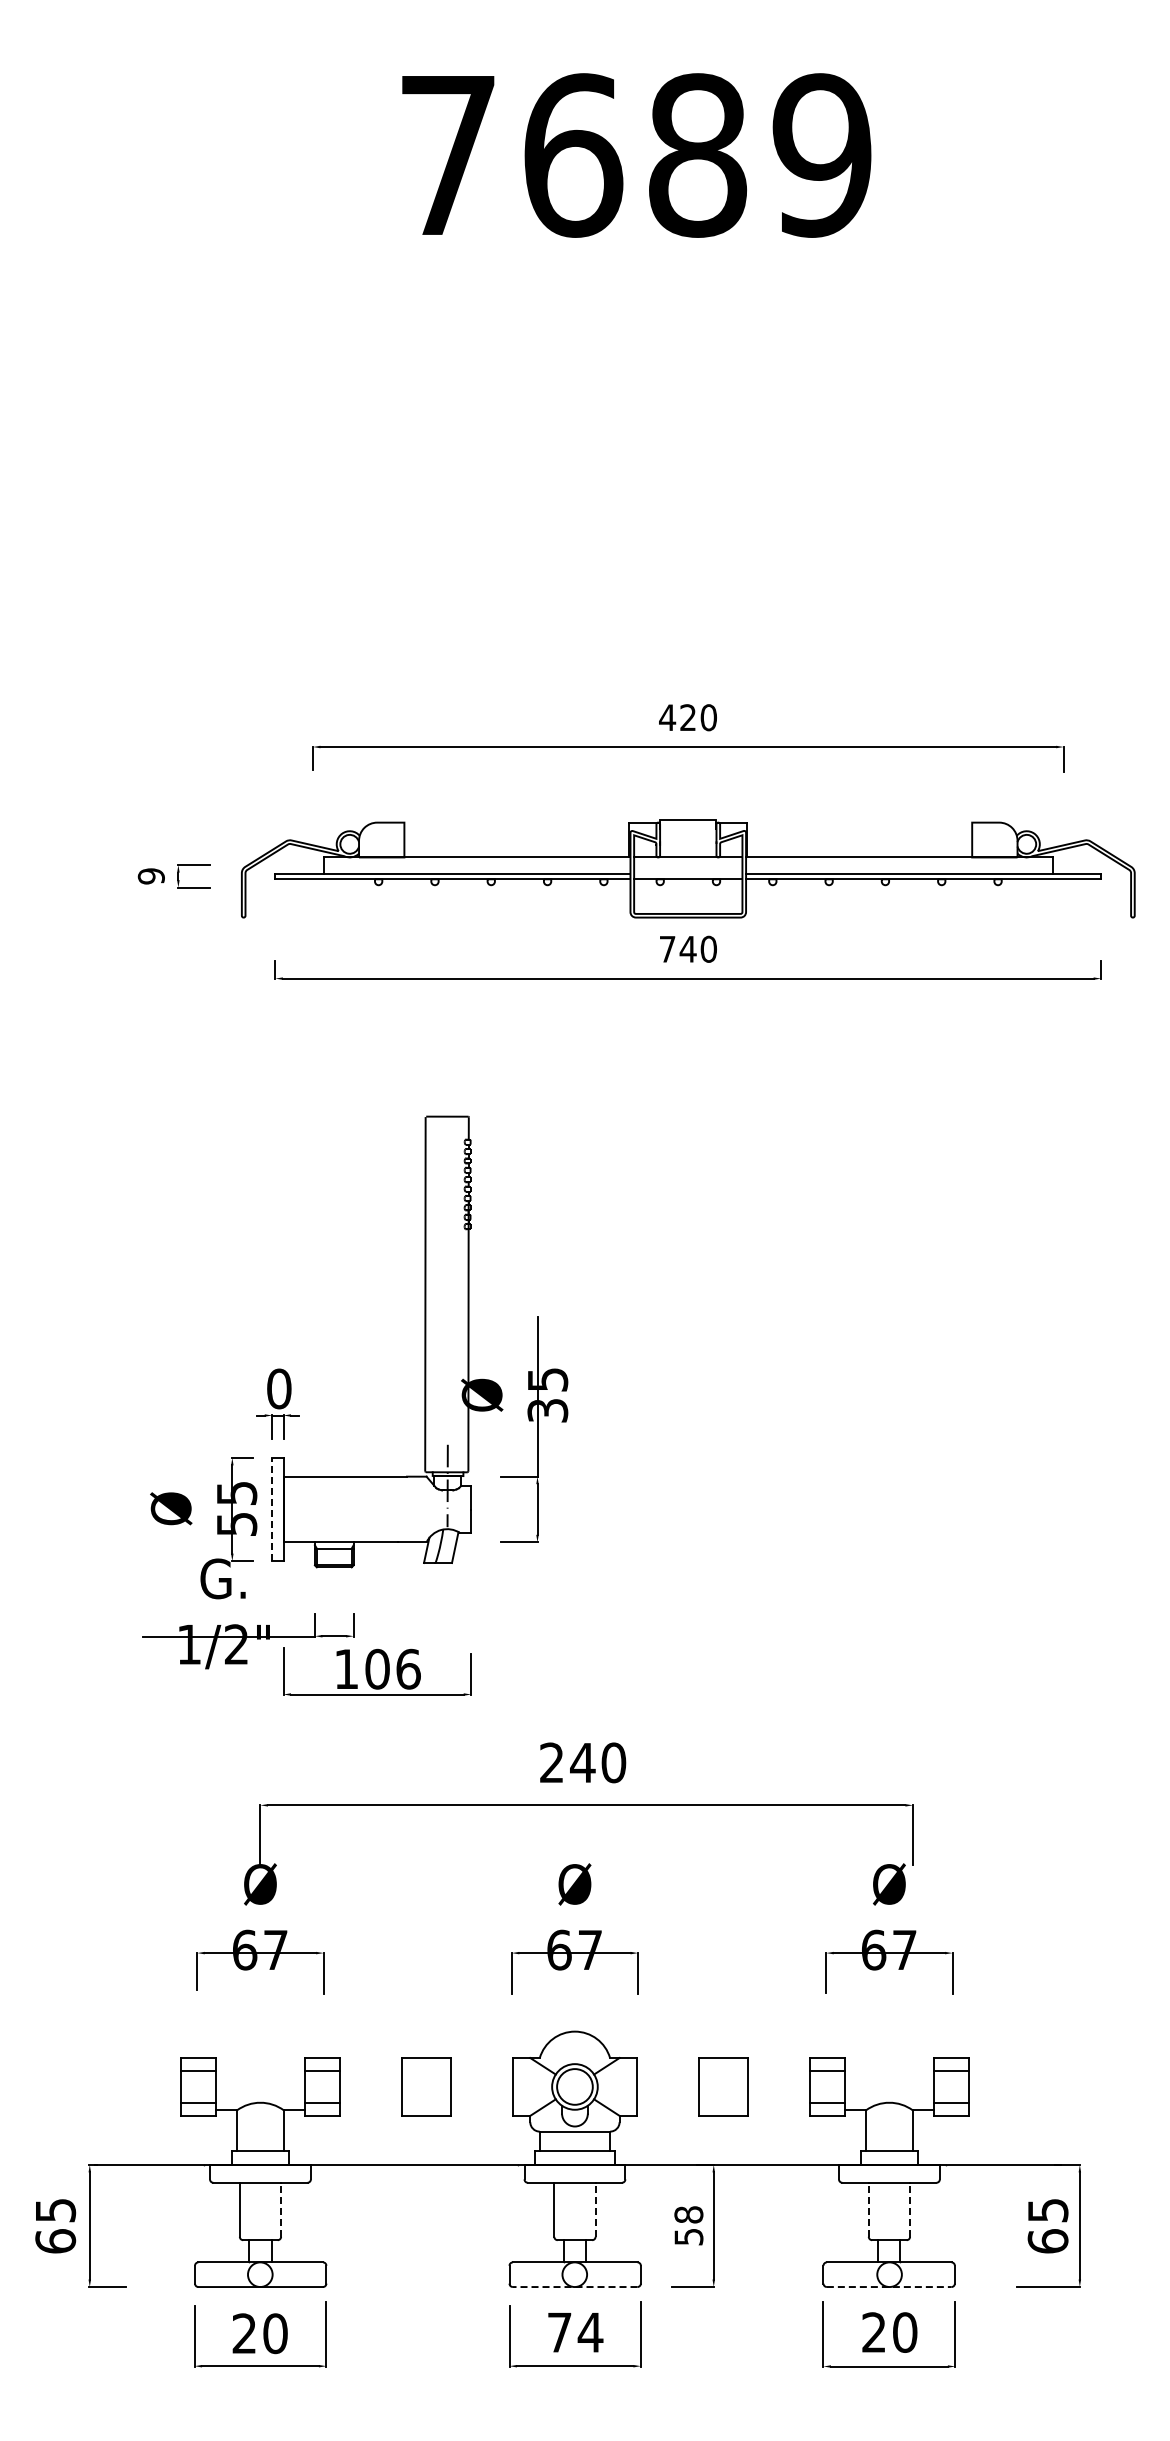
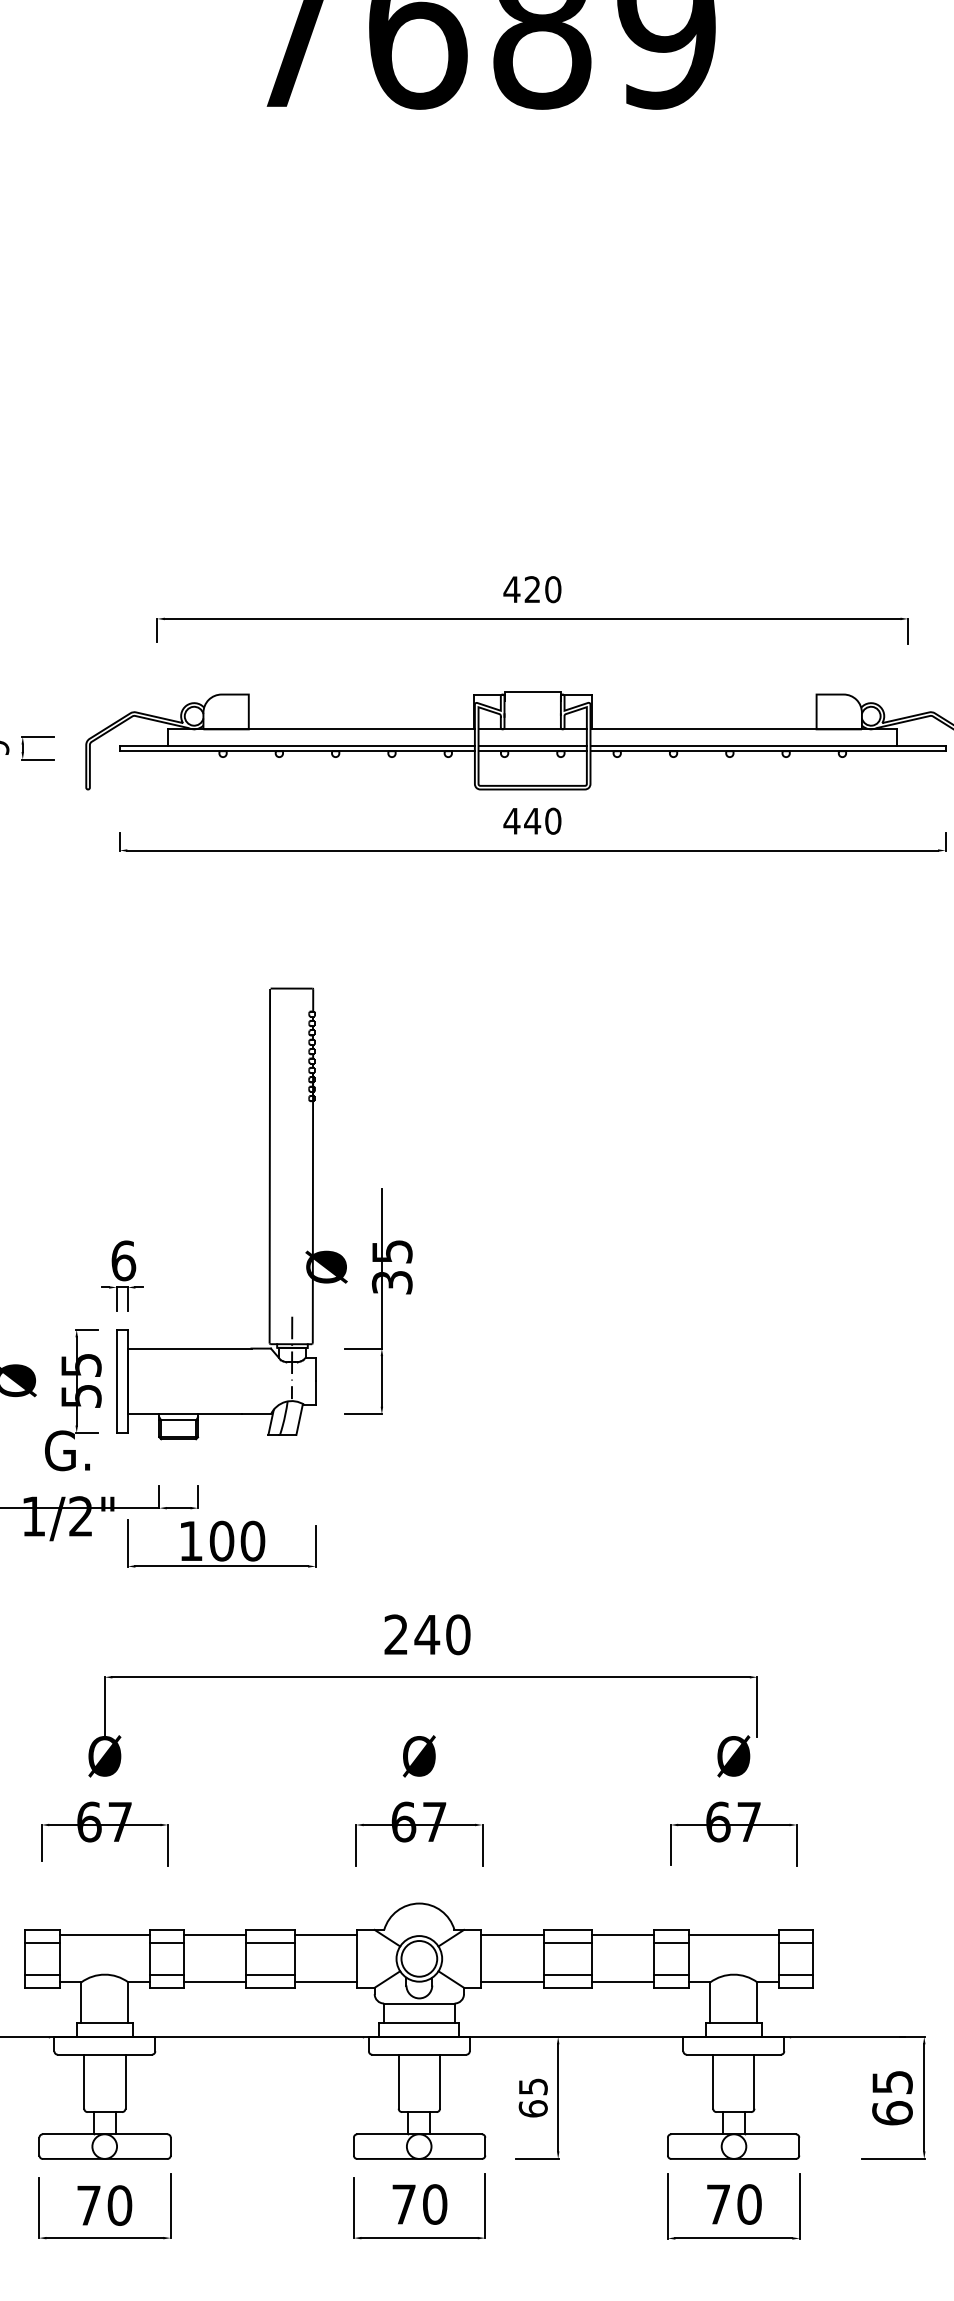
line: (688, 873) -> (532, 745), added
text: (667, 949) -> (511, 821), 740 -> 440
text: (279, 1388) -> (123, 1260), 0 -> 6
line: (272, 1509) -> (116, 1381), dashed -> solid
text: (408, 1668) -> (252, 1540), 106 -> 100
line: (260, 2063) -> (104, 1935), added
line: (370, 2063) -> (214, 1935), added
line: (481, 2063) -> (325, 1935), added
line: (667, 2063) -> (511, 1935), added
line: (778, 2063) -> (622, 1935), added
line: (889, 2063) -> (733, 1935), added
line: (425, 2071) -> (269, 1943), added
line: (723, 2071) -> (567, 1943), added
line: (425, 2102) -> (269, 1974), added
line: (723, 2102) -> (567, 1974), added
line: (370, 2110) -> (214, 1982), added
line: (481, 2110) -> (325, 1982), added
line: (667, 2110) -> (511, 1982), added
line: (778, 2110) -> (622, 1982), added
line: (281, 2209) -> (125, 2081), dashed -> solid
line: (595, 2209) -> (439, 2081), dashed -> solid
line: (868, 2209) -> (712, 2081), dashed -> solid
line: (910, 2209) -> (754, 2081), dashed -> solid
text: (688, 2225) -> (532, 2097), 58 -> 65
line: (574, 2287) -> (418, 2159), dashed -> solid
line: (889, 2287) -> (733, 2159), dashed -> solid
text: (590, 2332) -> (434, 2204), 74 -> 70
text: (873, 2332) -> (717, 2204), 20 -> 70
text: (243, 2333) -> (87, 2205), 20 -> 70

